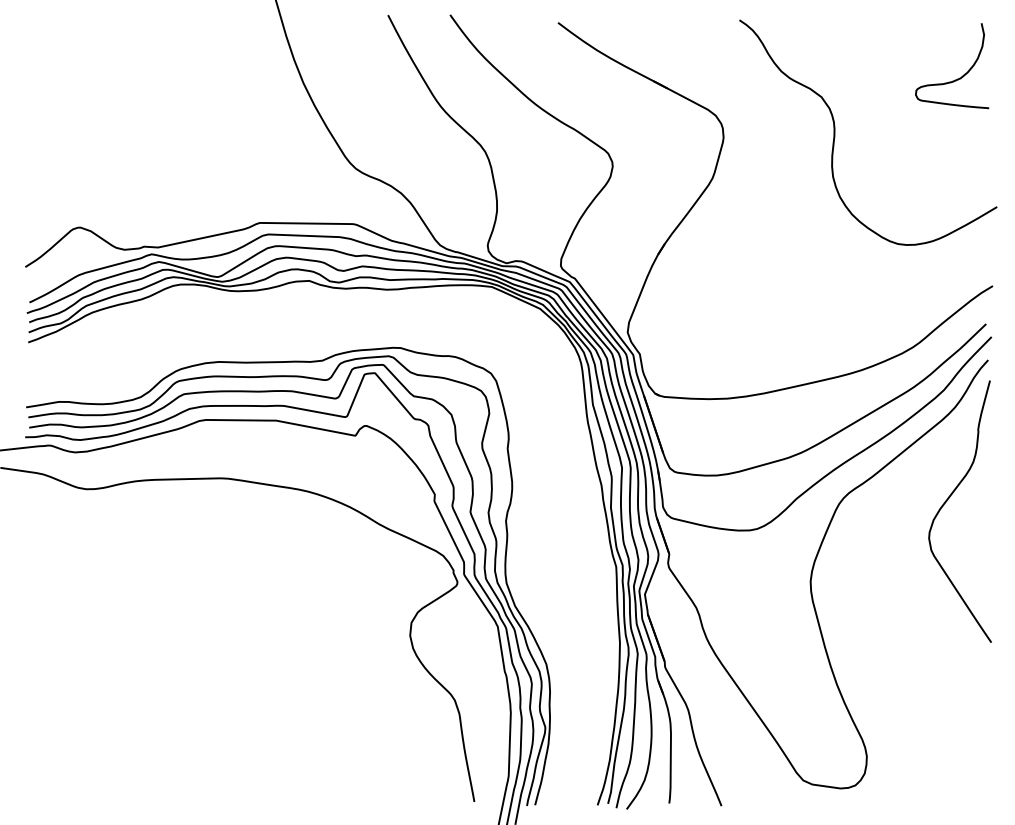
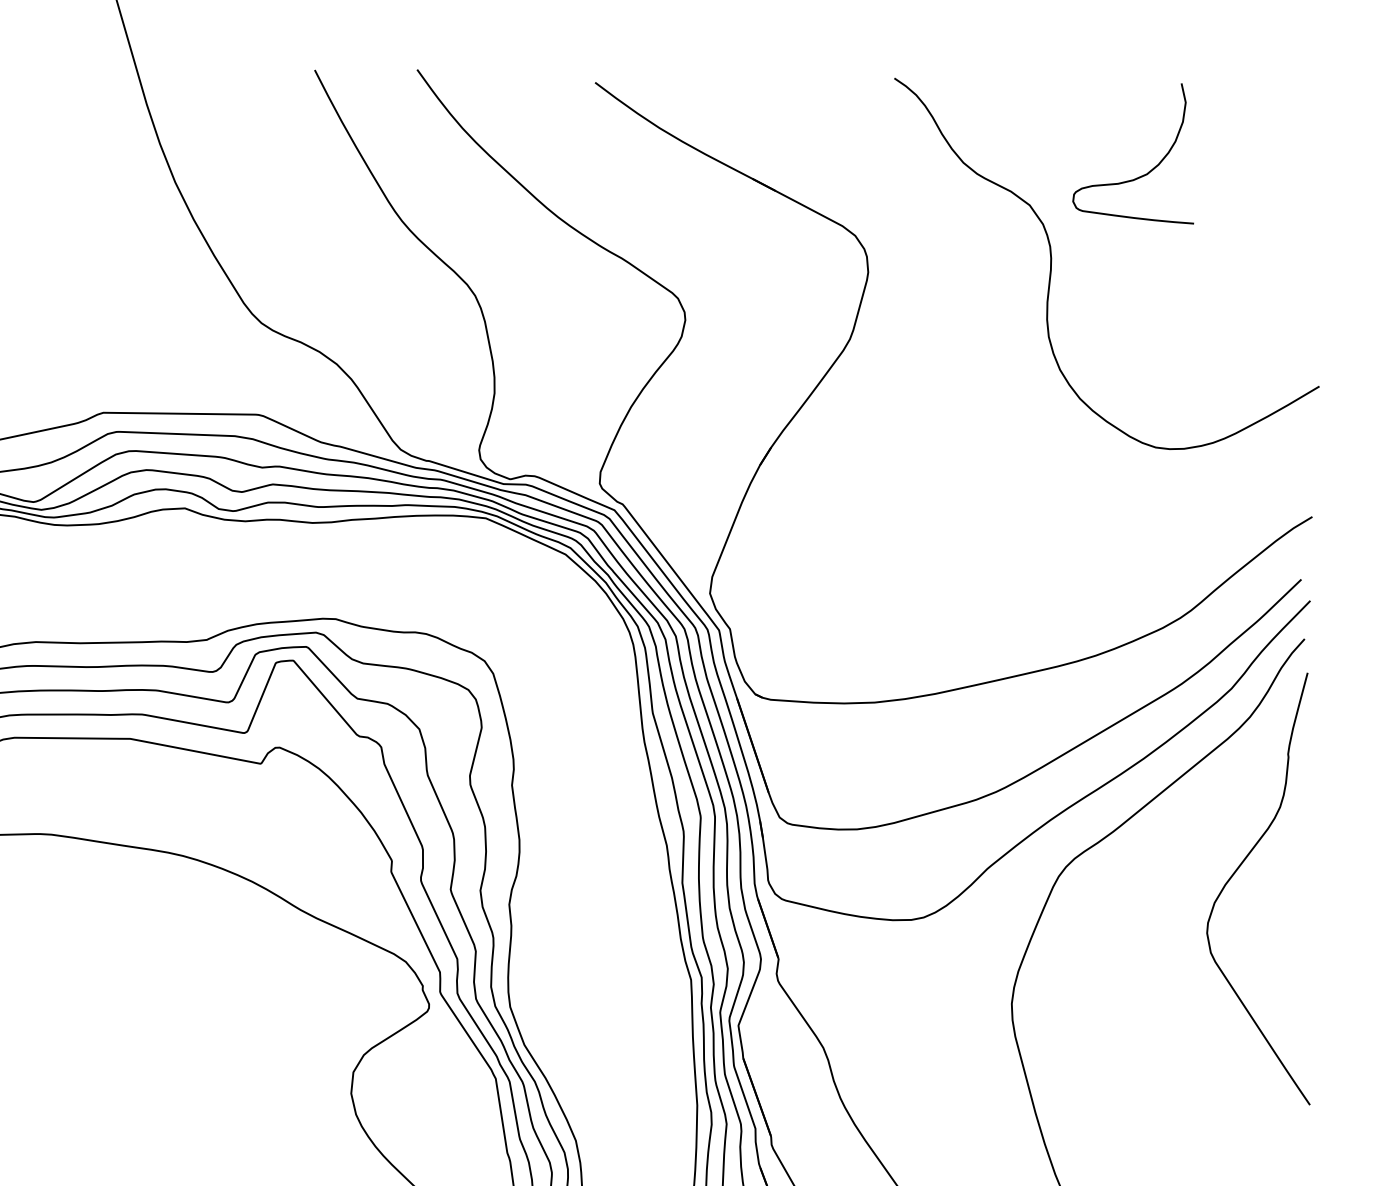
curve: (957, 78) -> (1141, 174), moved

